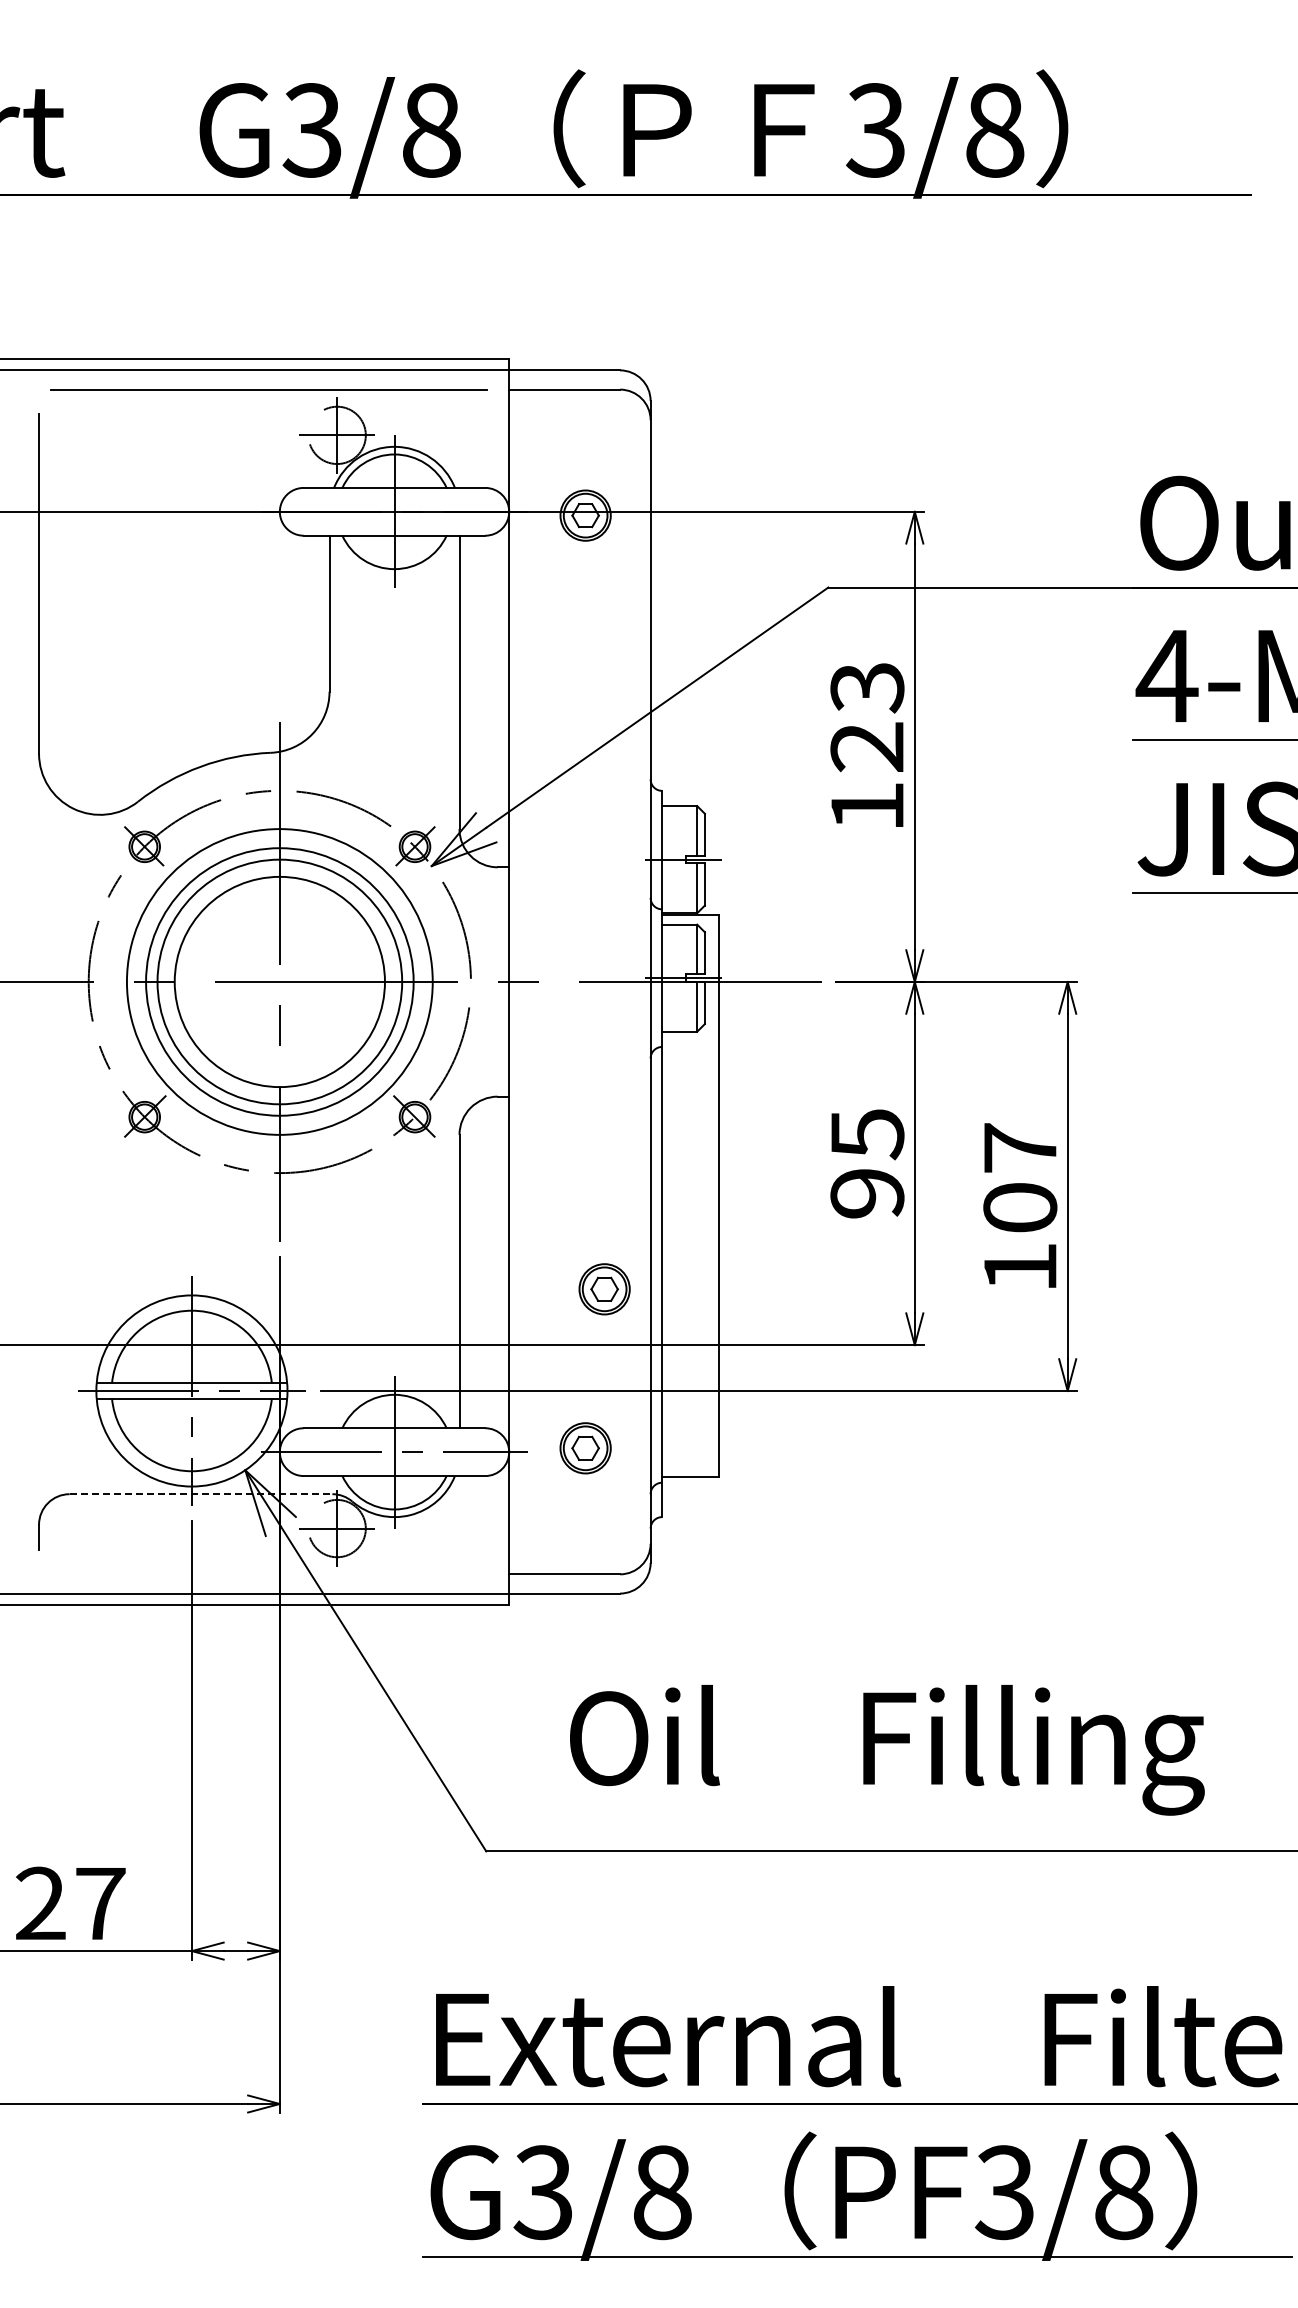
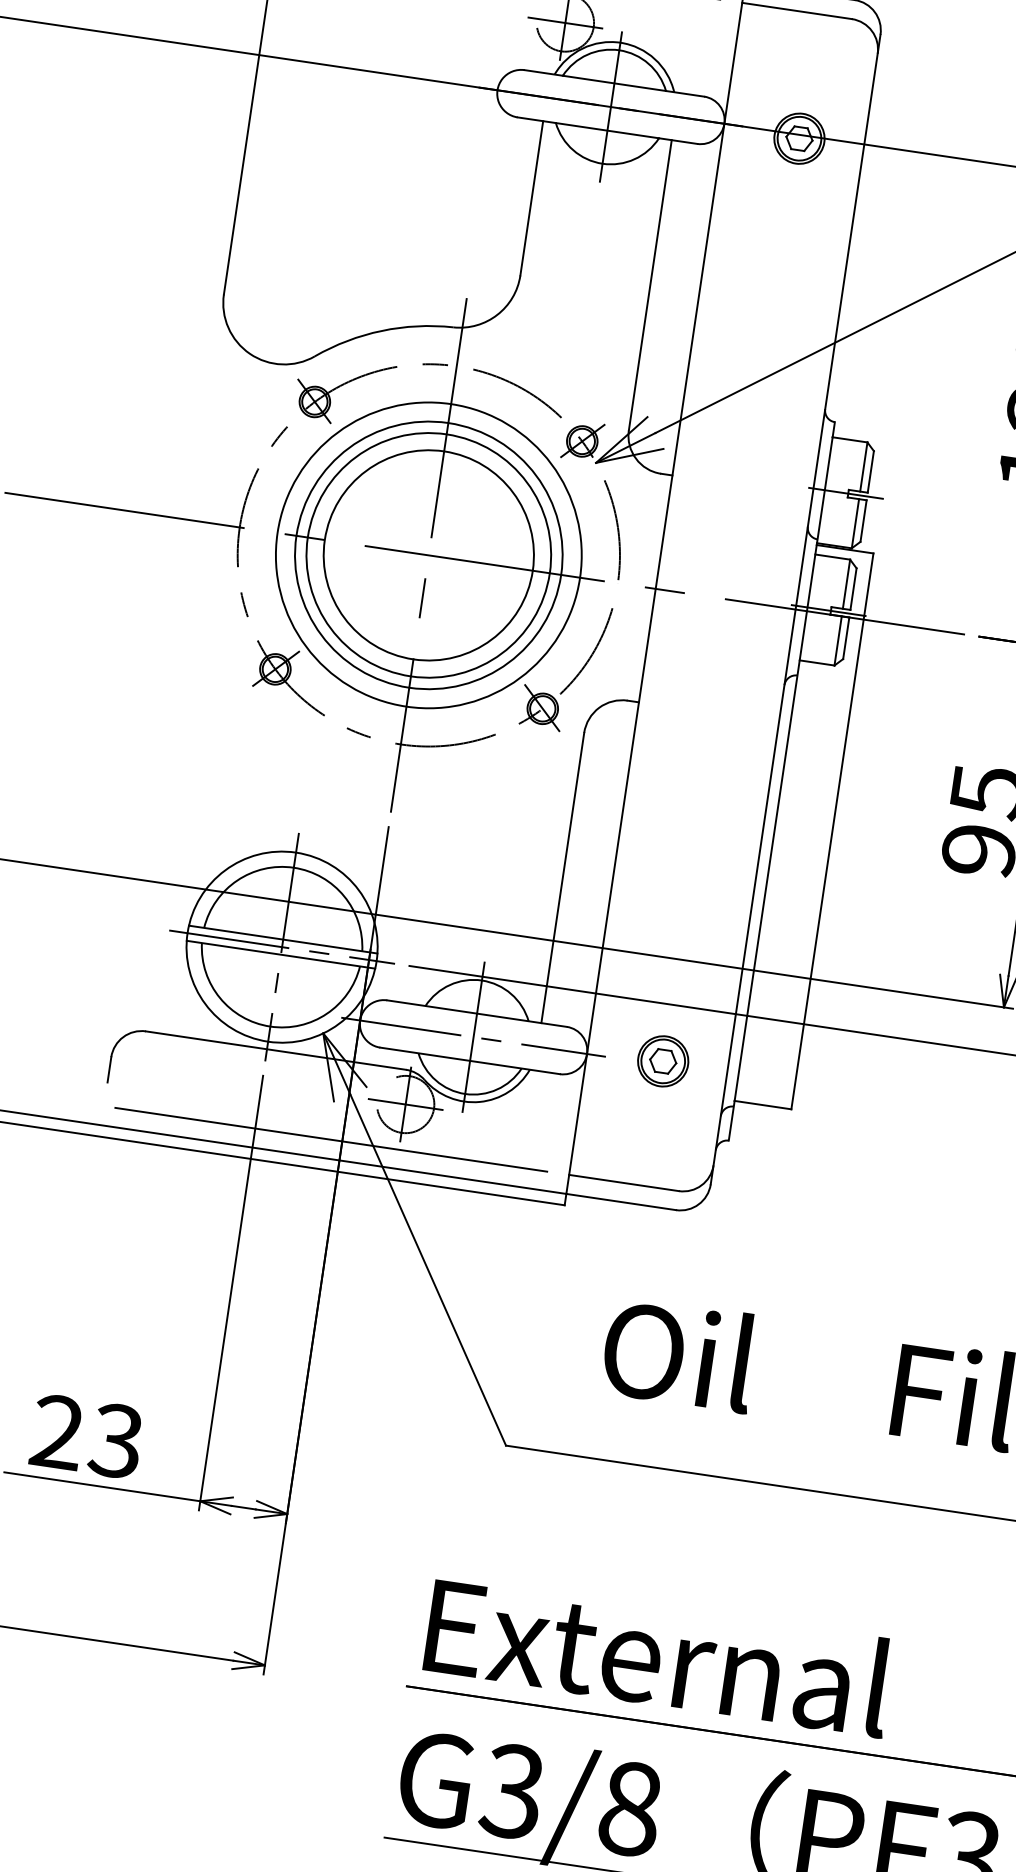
part: (604, 1289) -> (705, 907), removed
line: (201, 1494) -> (276, 1050), dashed -> solid
line: (268, 1574) -> (331, 1139), added
text: (99, 1903) -> (115, 1440), 27 -> 23

